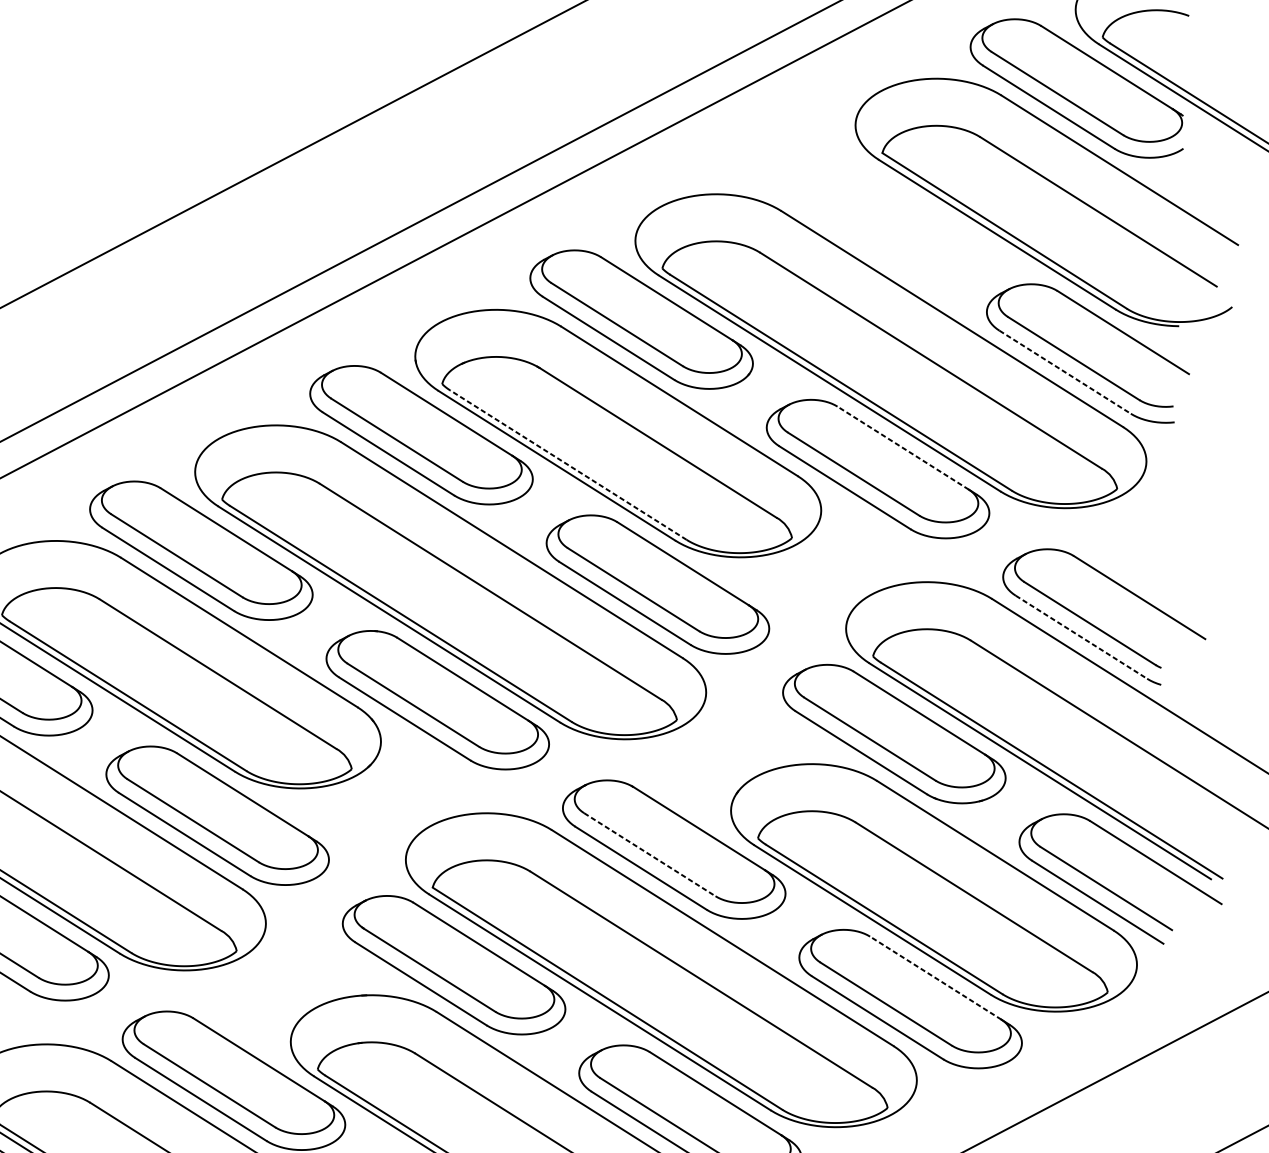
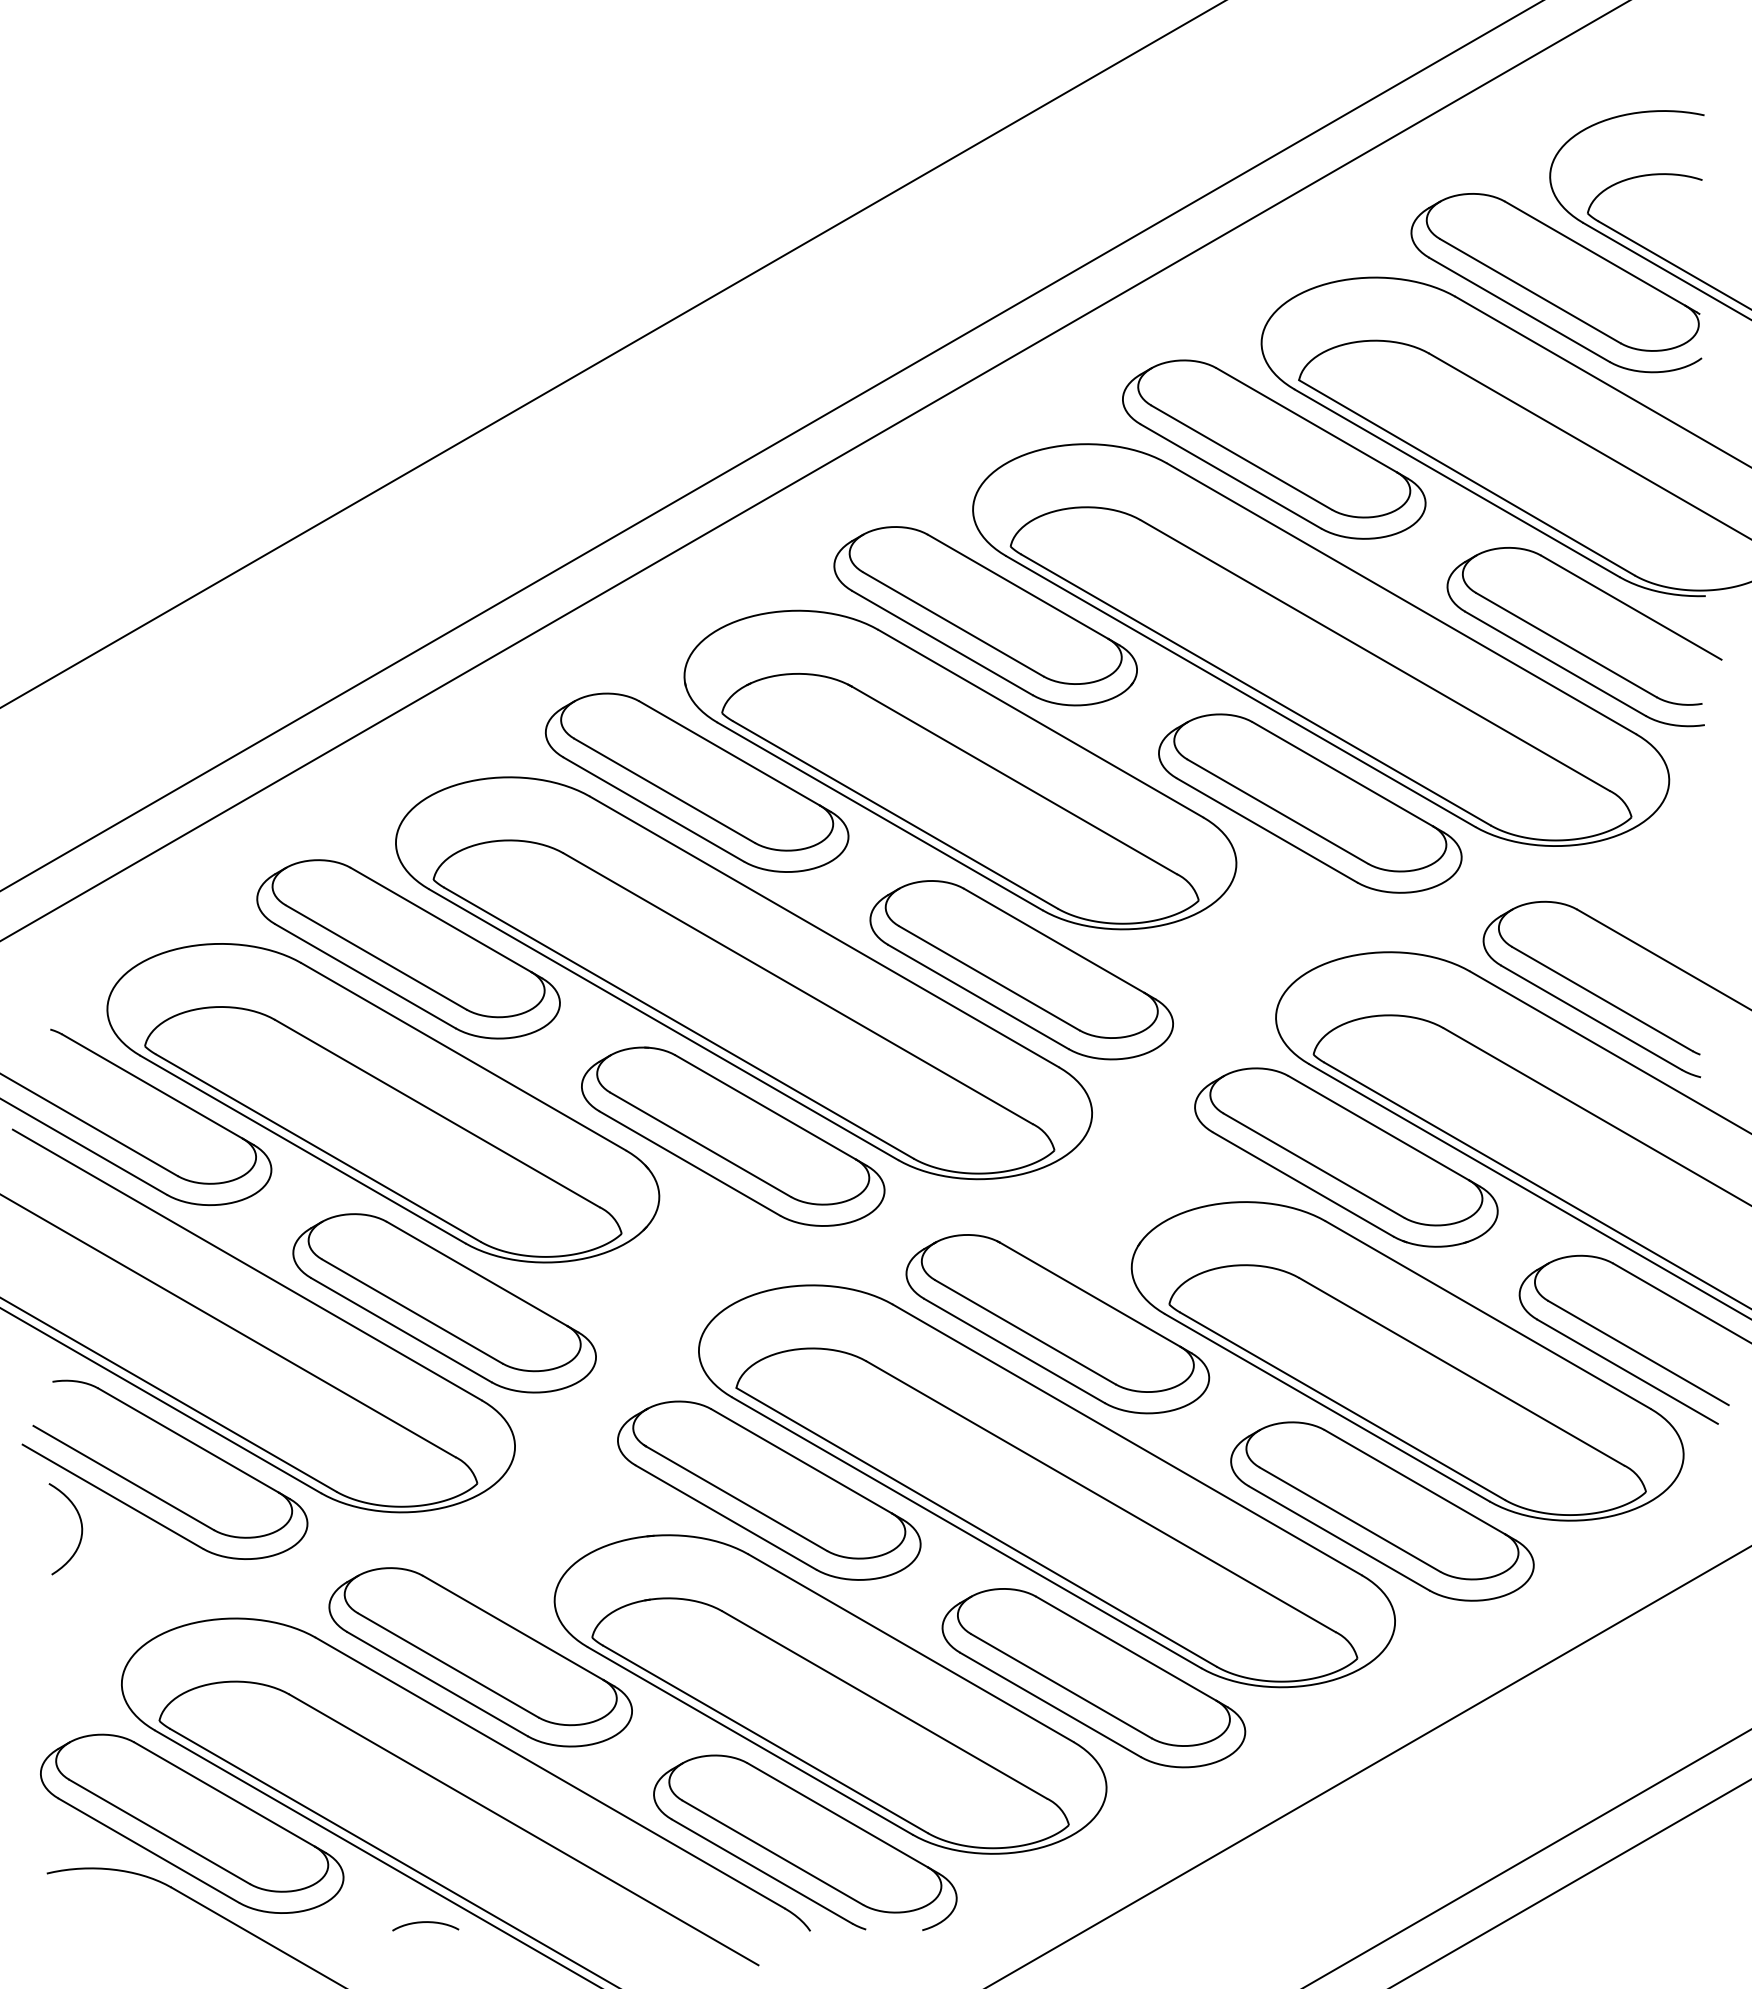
part: (862, 203) -> (1274, 449), added
line: (1065, 372) -> (1556, 664), dashed -> solid
line: (903, 447) -> (1342, 773), dashed -> solid
line: (567, 464) -> (894, 814), dashed -> solid
line: (1082, 637) -> (1592, 1018), dashed -> solid
line: (649, 854) -> (1025, 1332), dashed -> solid
line: (935, 977) -> (1414, 1481), dashed -> solid

